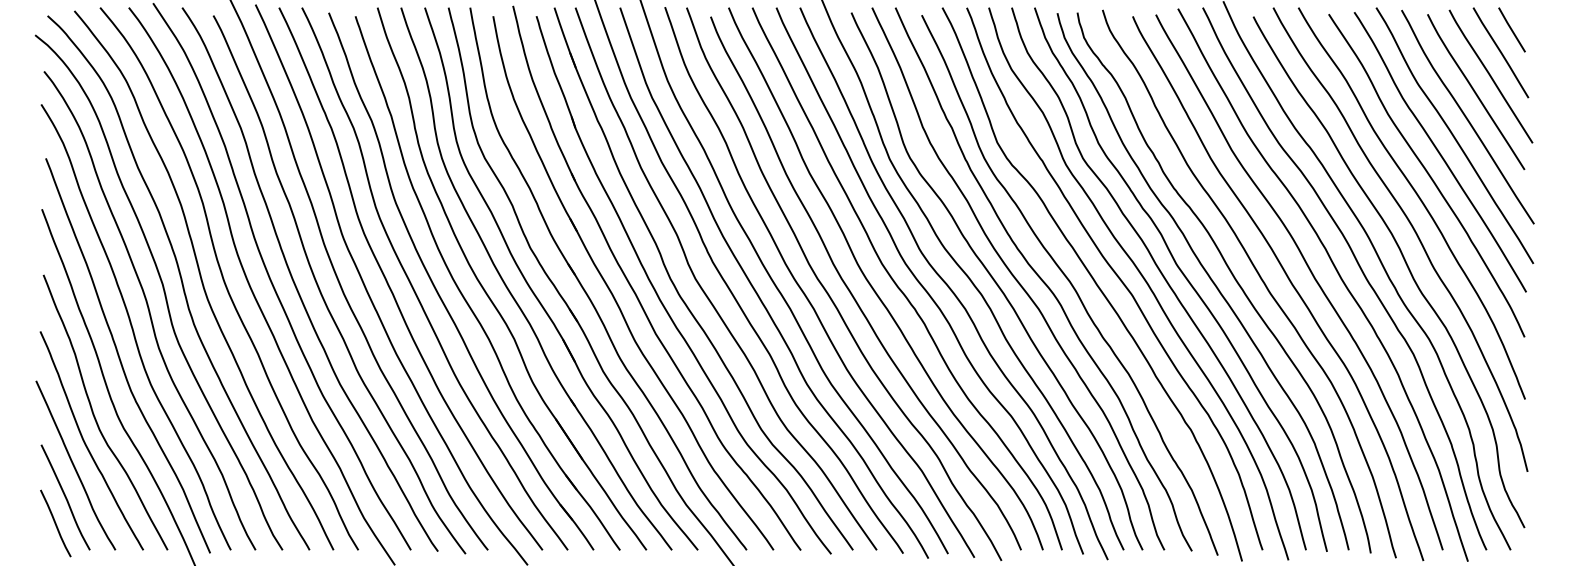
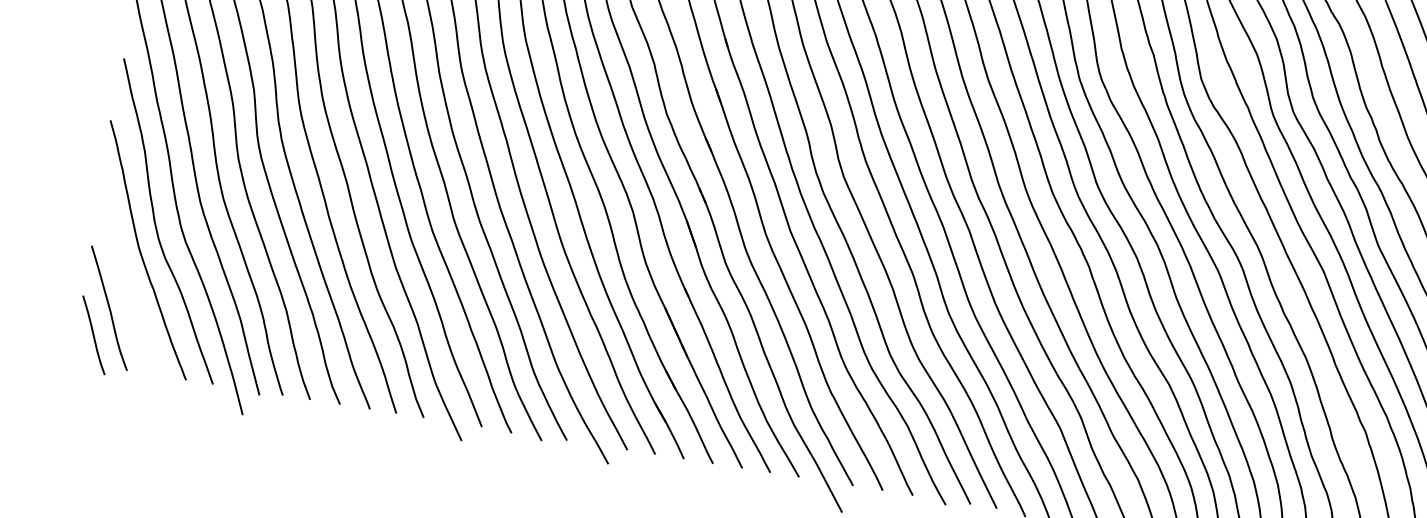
curve: (74, 465) -> (124, 274), removed

